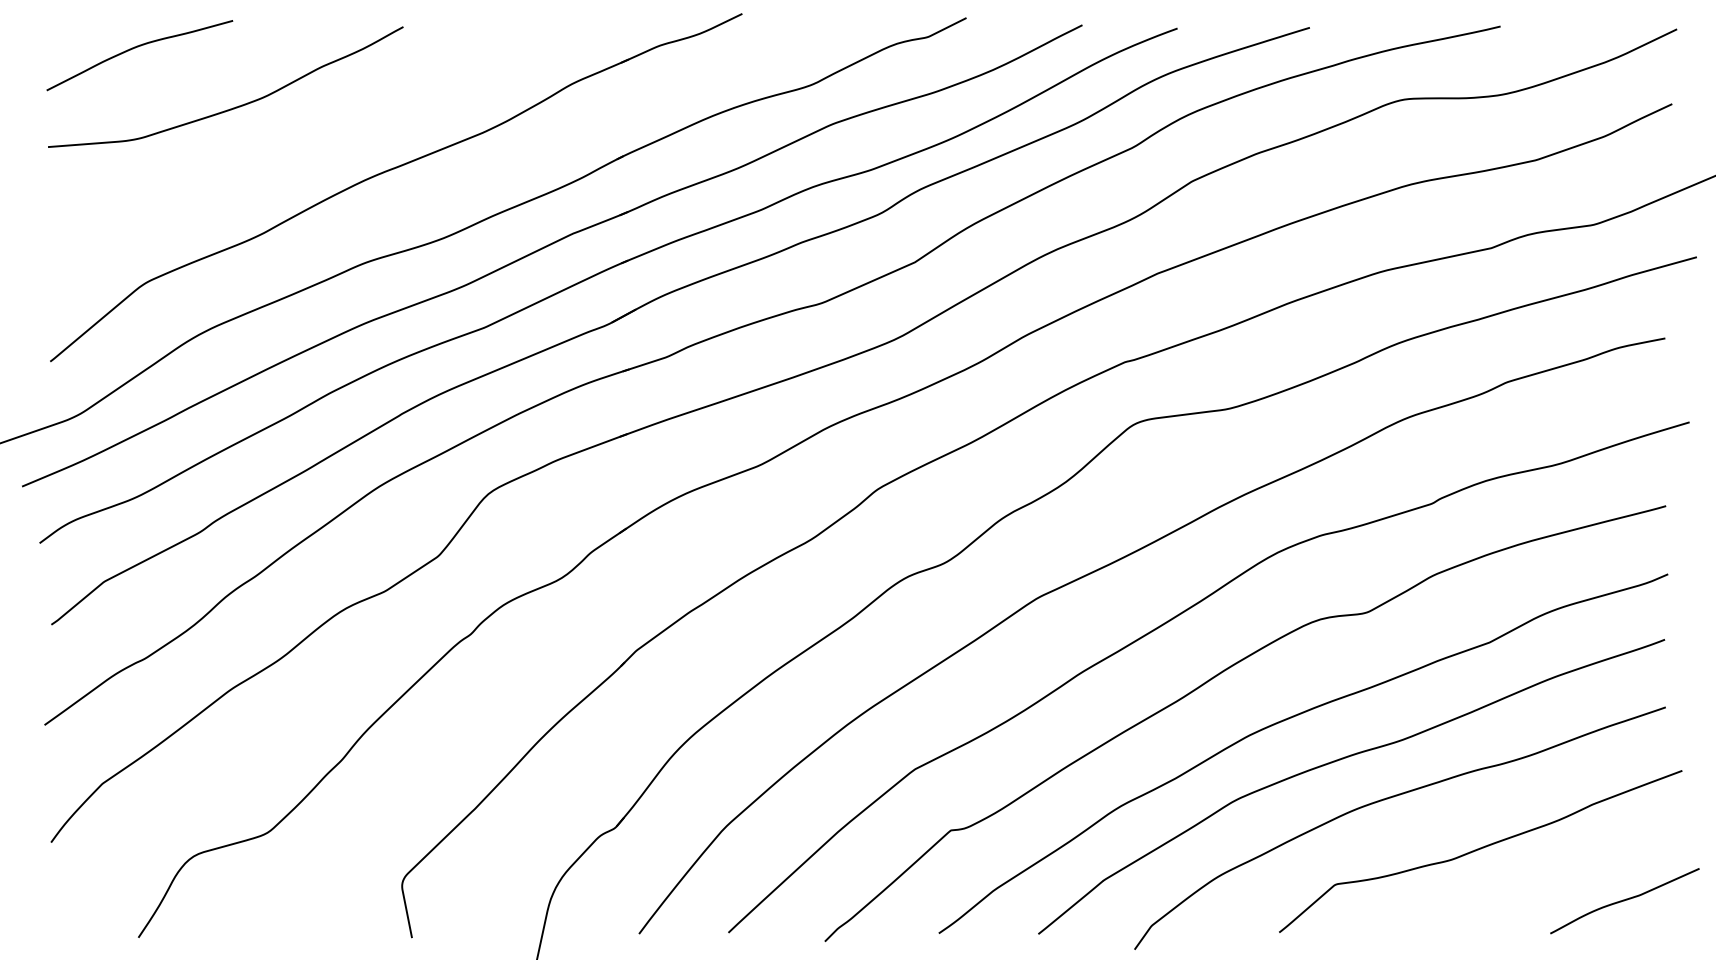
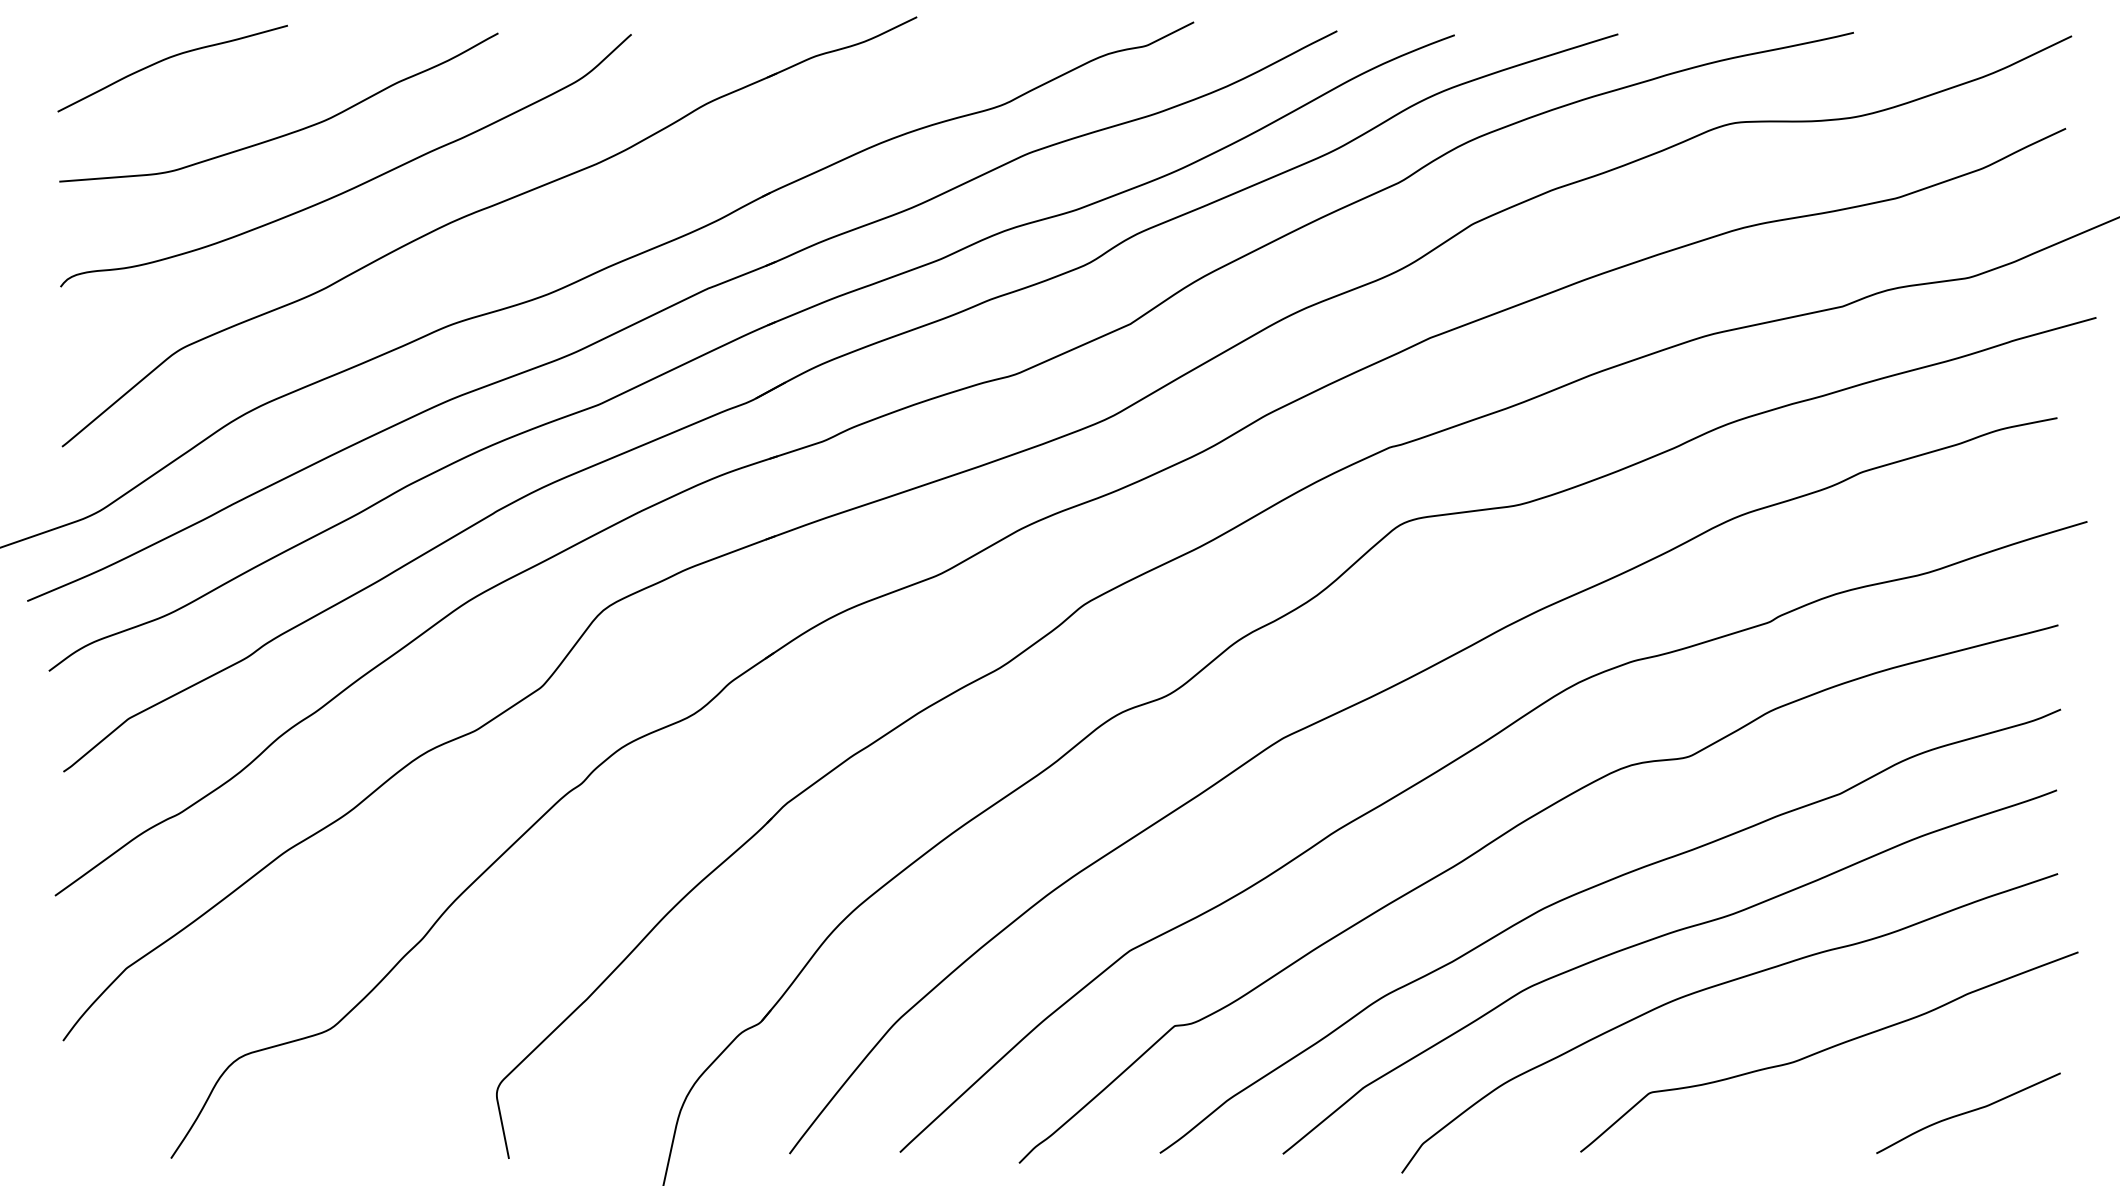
curve: (288, 150) -> (356, 185), added
curve: (1624, 900) -> (1968, 1112), moved

